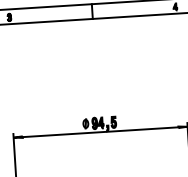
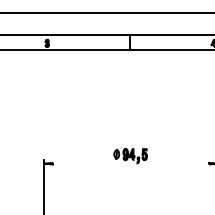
line: (100, 132) -> (130, 163), removed

